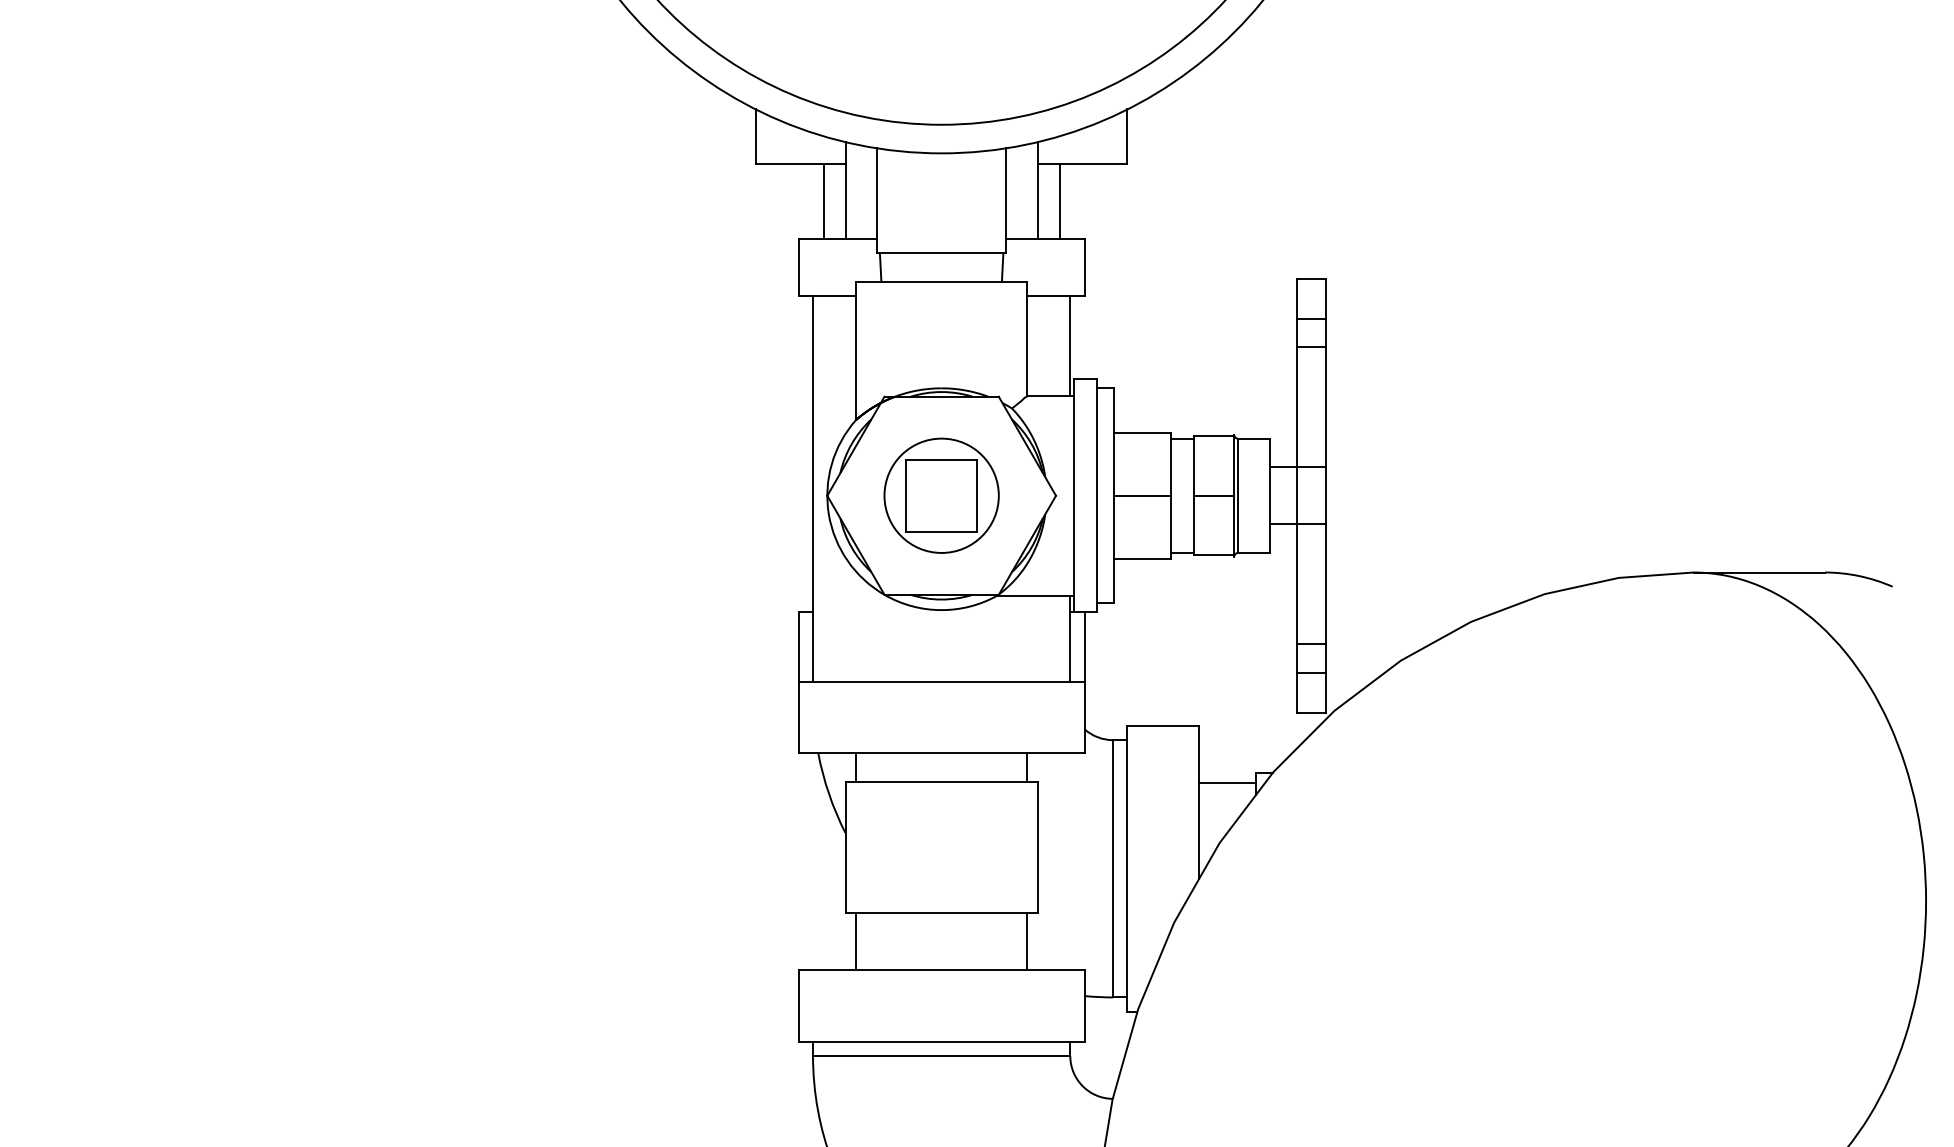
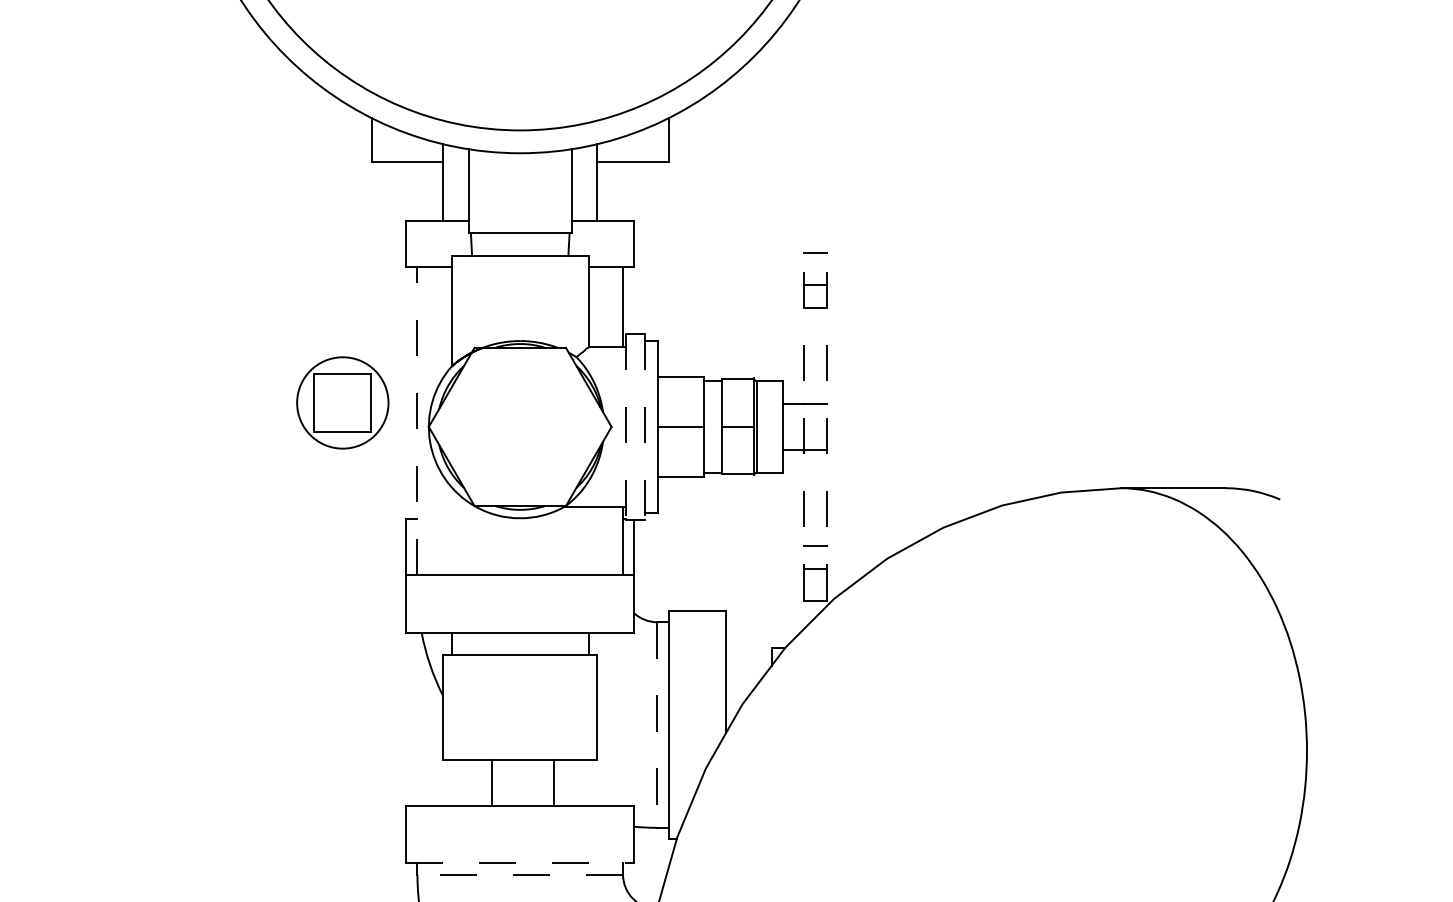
line: (823, 201) -> (425, 191), removed
line: (1059, 201) -> (614, 191), removed
line: (813, 488) -> (417, 421), solid -> dashed
part: (941, 495) -> (342, 402), moved
line: (1074, 495) -> (626, 426), solid -> dashed
line: (1097, 495) -> (644, 426), solid -> dashed
line: (1297, 495) -> (804, 426), solid -> dashed
line: (1325, 495) -> (827, 426), solid -> dashed
line: (1227, 783) -> (748, 656), removed
line: (1113, 868) -> (657, 724), solid -> dashed
line: (855, 941) -> (491, 783), moved
line: (1027, 941) -> (553, 783), moved
line: (941, 1041) -> (520, 863), solid -> dashed
line: (941, 1056) -> (520, 875), solid -> dashed

